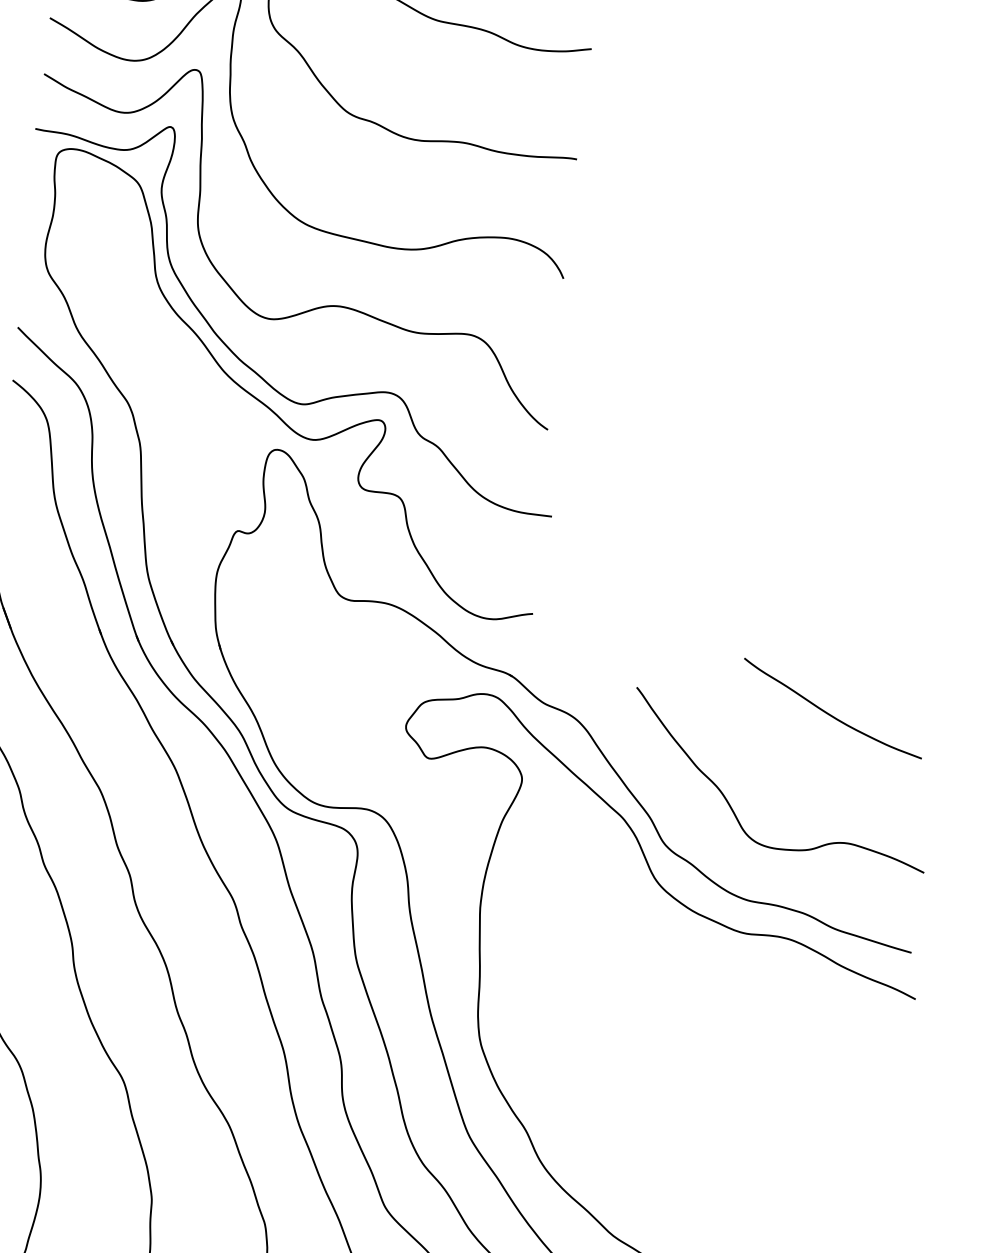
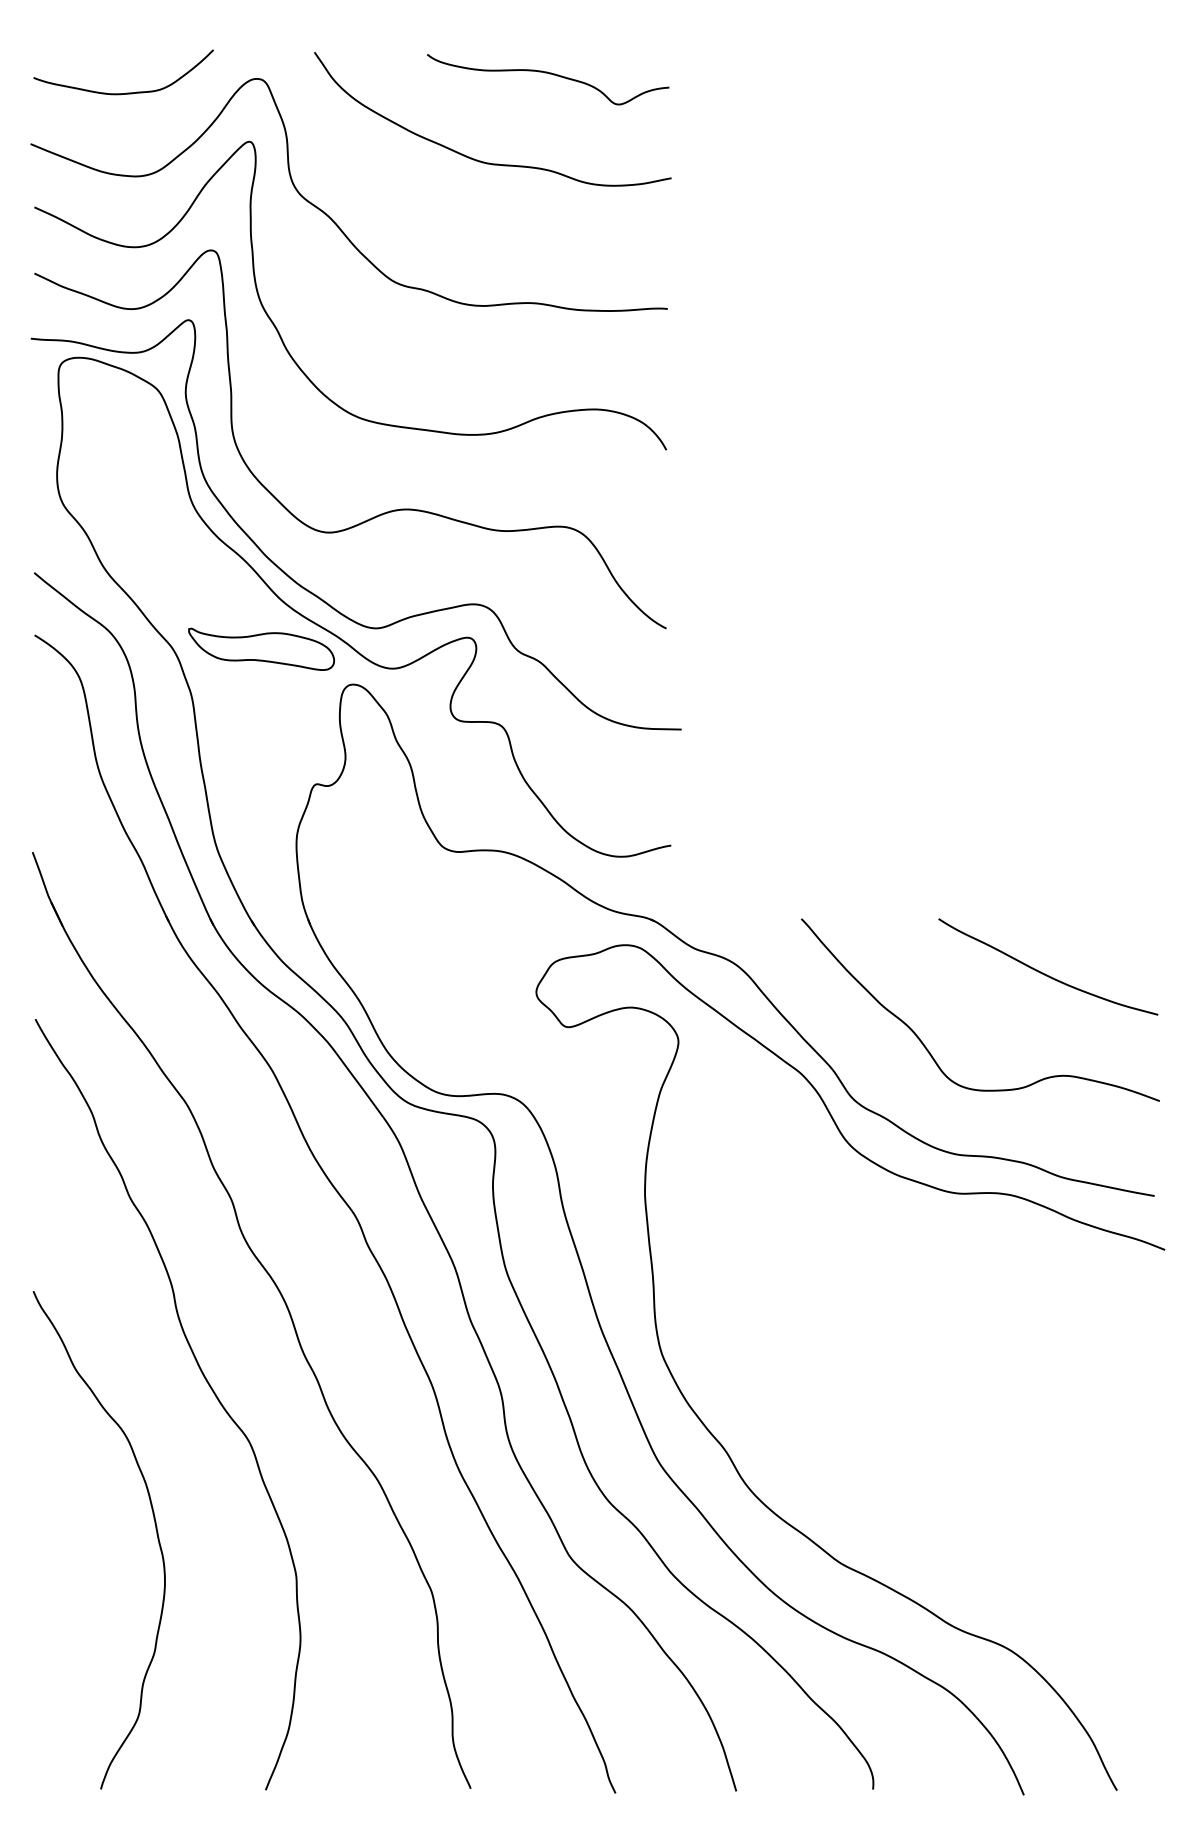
part: (203, 411) -> (261, 648), added
curve: (830, 713) -> (1045, 973), moved

